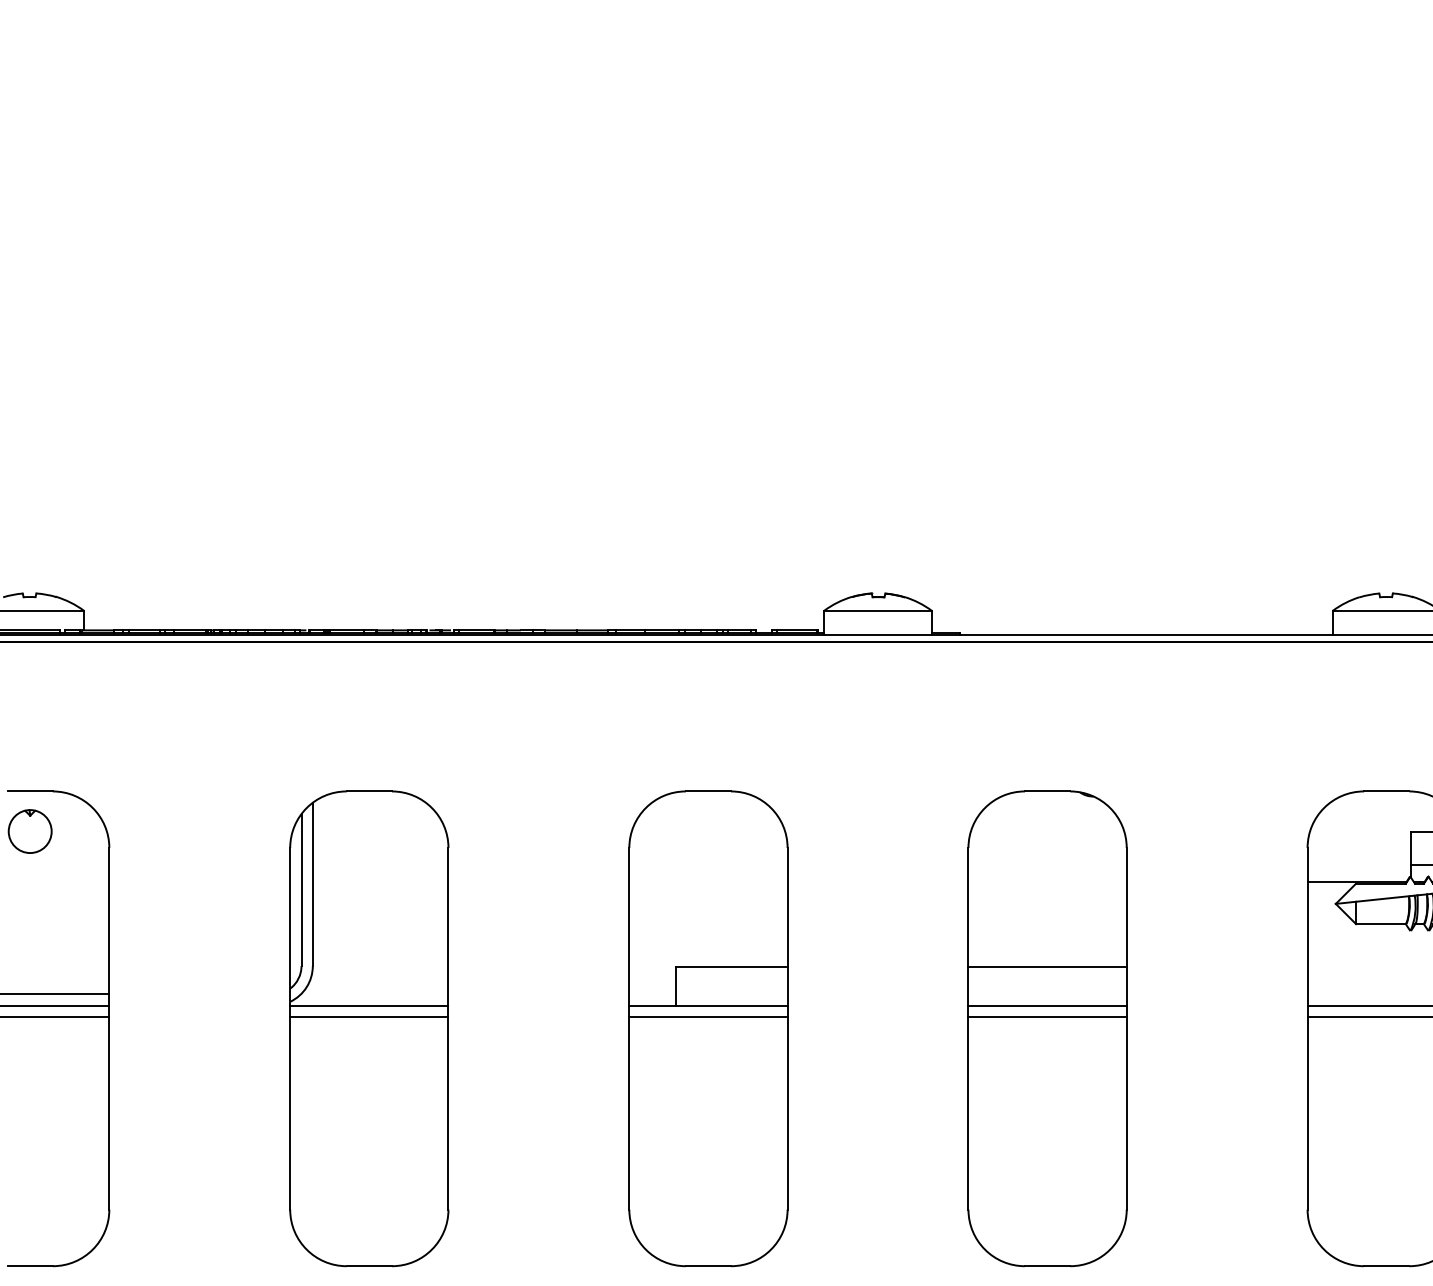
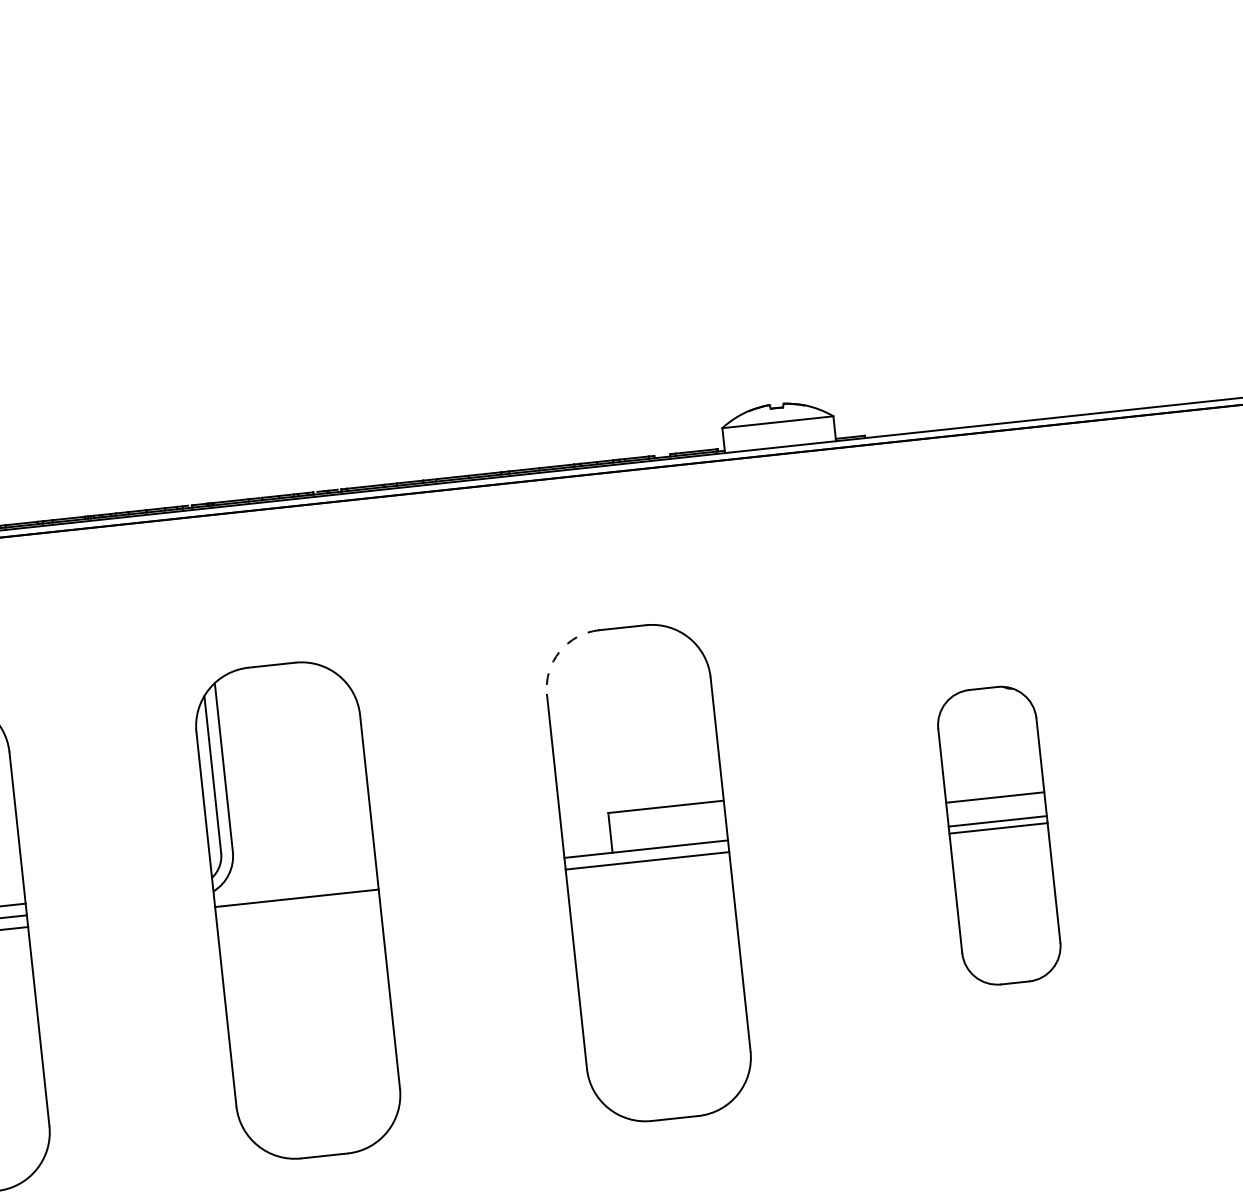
arc: (645, 807) -> (559, 651), solid -> dashed
line: (369, 1005) -> (295, 886), removed
part: (1047, 1028) -> (999, 835), size x0.6

